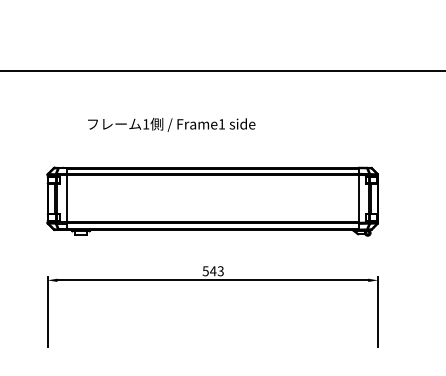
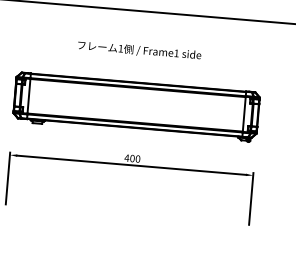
text: (171, 124) -> (139, 50), moved
text: (212, 271) -> (131, 158), 543 -> 400

